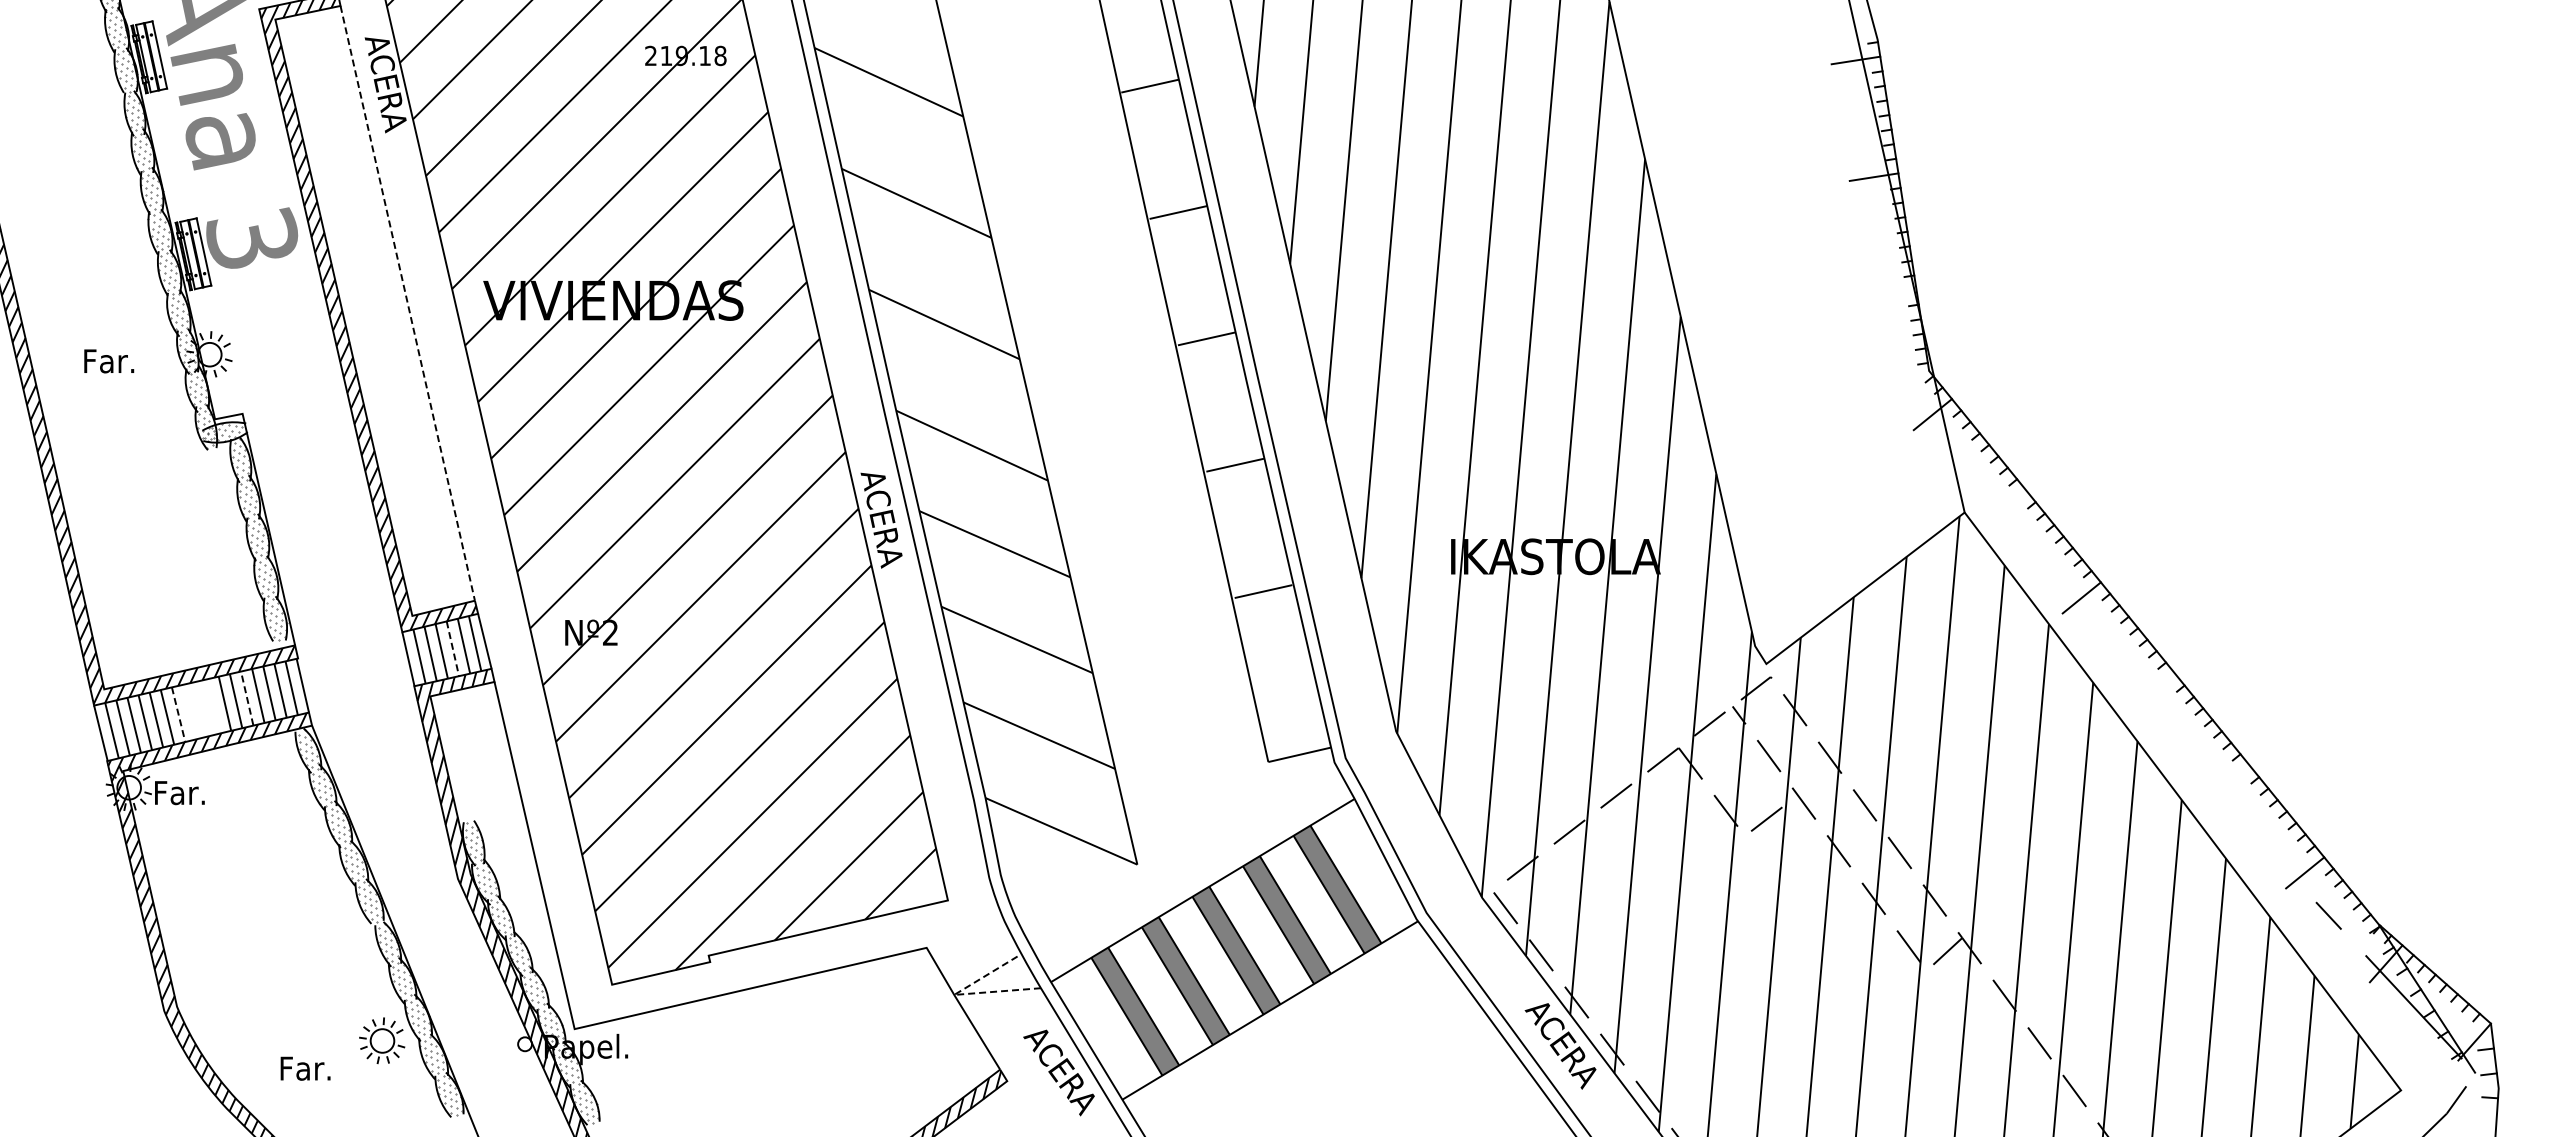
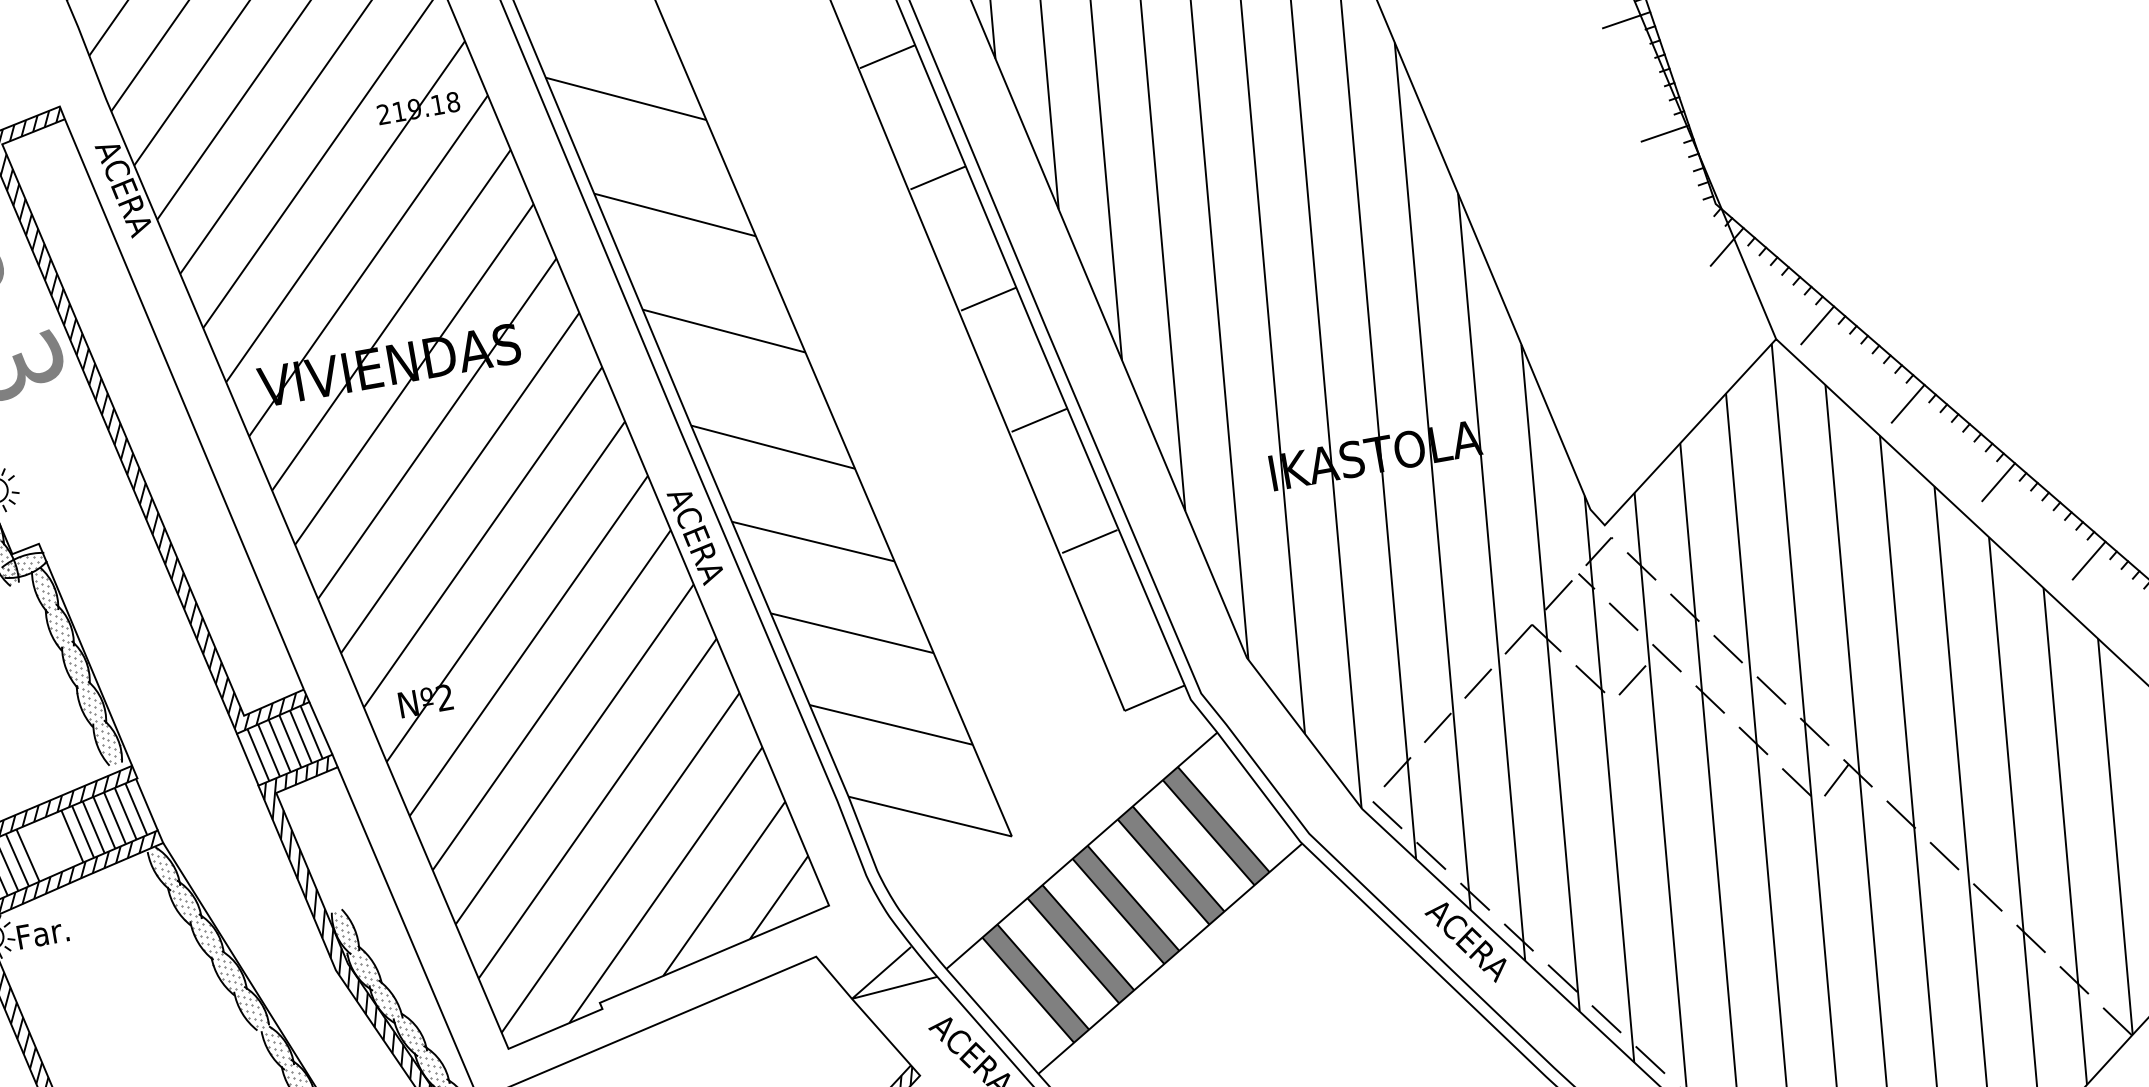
line: (1891, 293) -> (1664, 133), added
line: (407, 303) -> (184, 404), dashed -> solid
line: (2007, 505) -> (1817, 324), added
line: (452, 649) -> (290, 742), dashed -> solid
line: (2156, 689) -> (1998, 482), added
line: (247, 698) -> (93, 827), dashed -> solid
line: (178, 715) -> (28, 856), dashed -> solid
line: (2230, 780) -> (2088, 559), added
line: (958, 994) -> (856, 997), dashed -> solid

